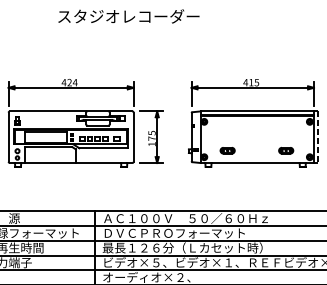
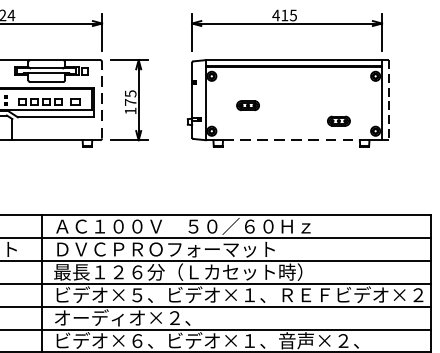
line: (133, 137) -> (101, 100), solid -> dashed
part: (227, 150) -> (247, 105), moved
line: (256, 163) -> (292, 140), solid -> dashed

